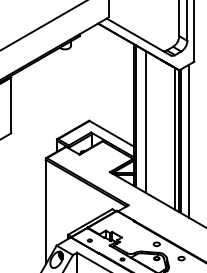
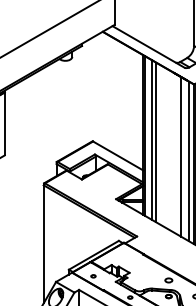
line: (141, 119) -> (151, 139), added
line: (167, 134) -> (180, 156), added

